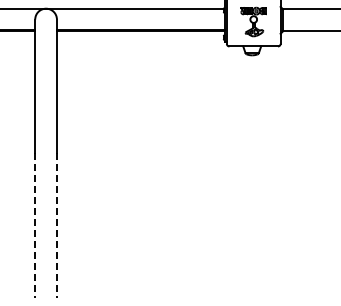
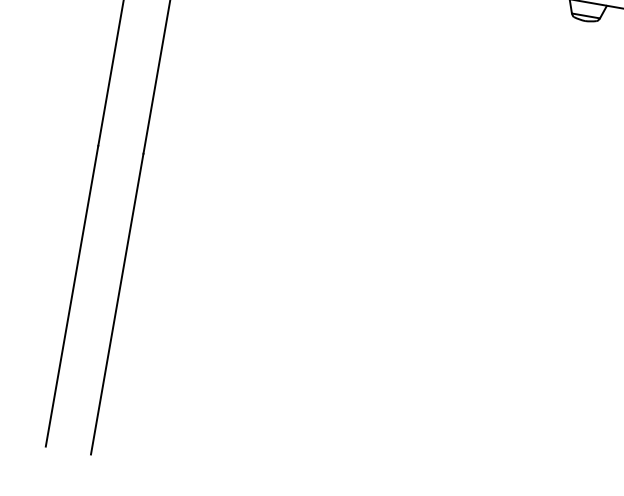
line: (35, 226) -> (72, 298), dashed -> solid
line: (56, 226) -> (115, 305), dashed -> solid

